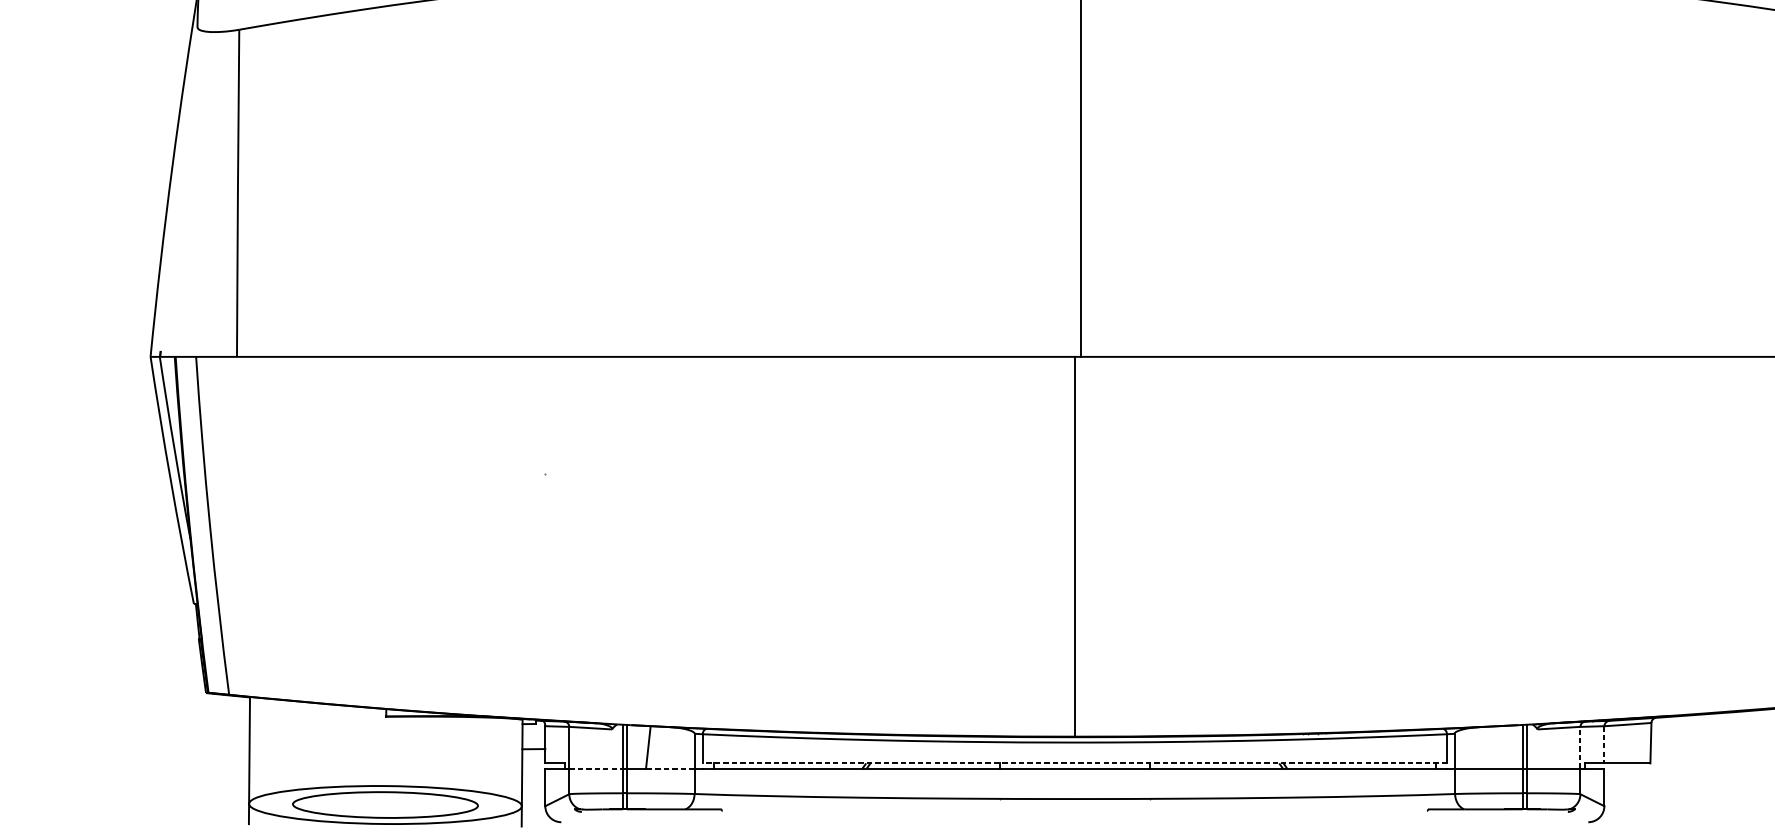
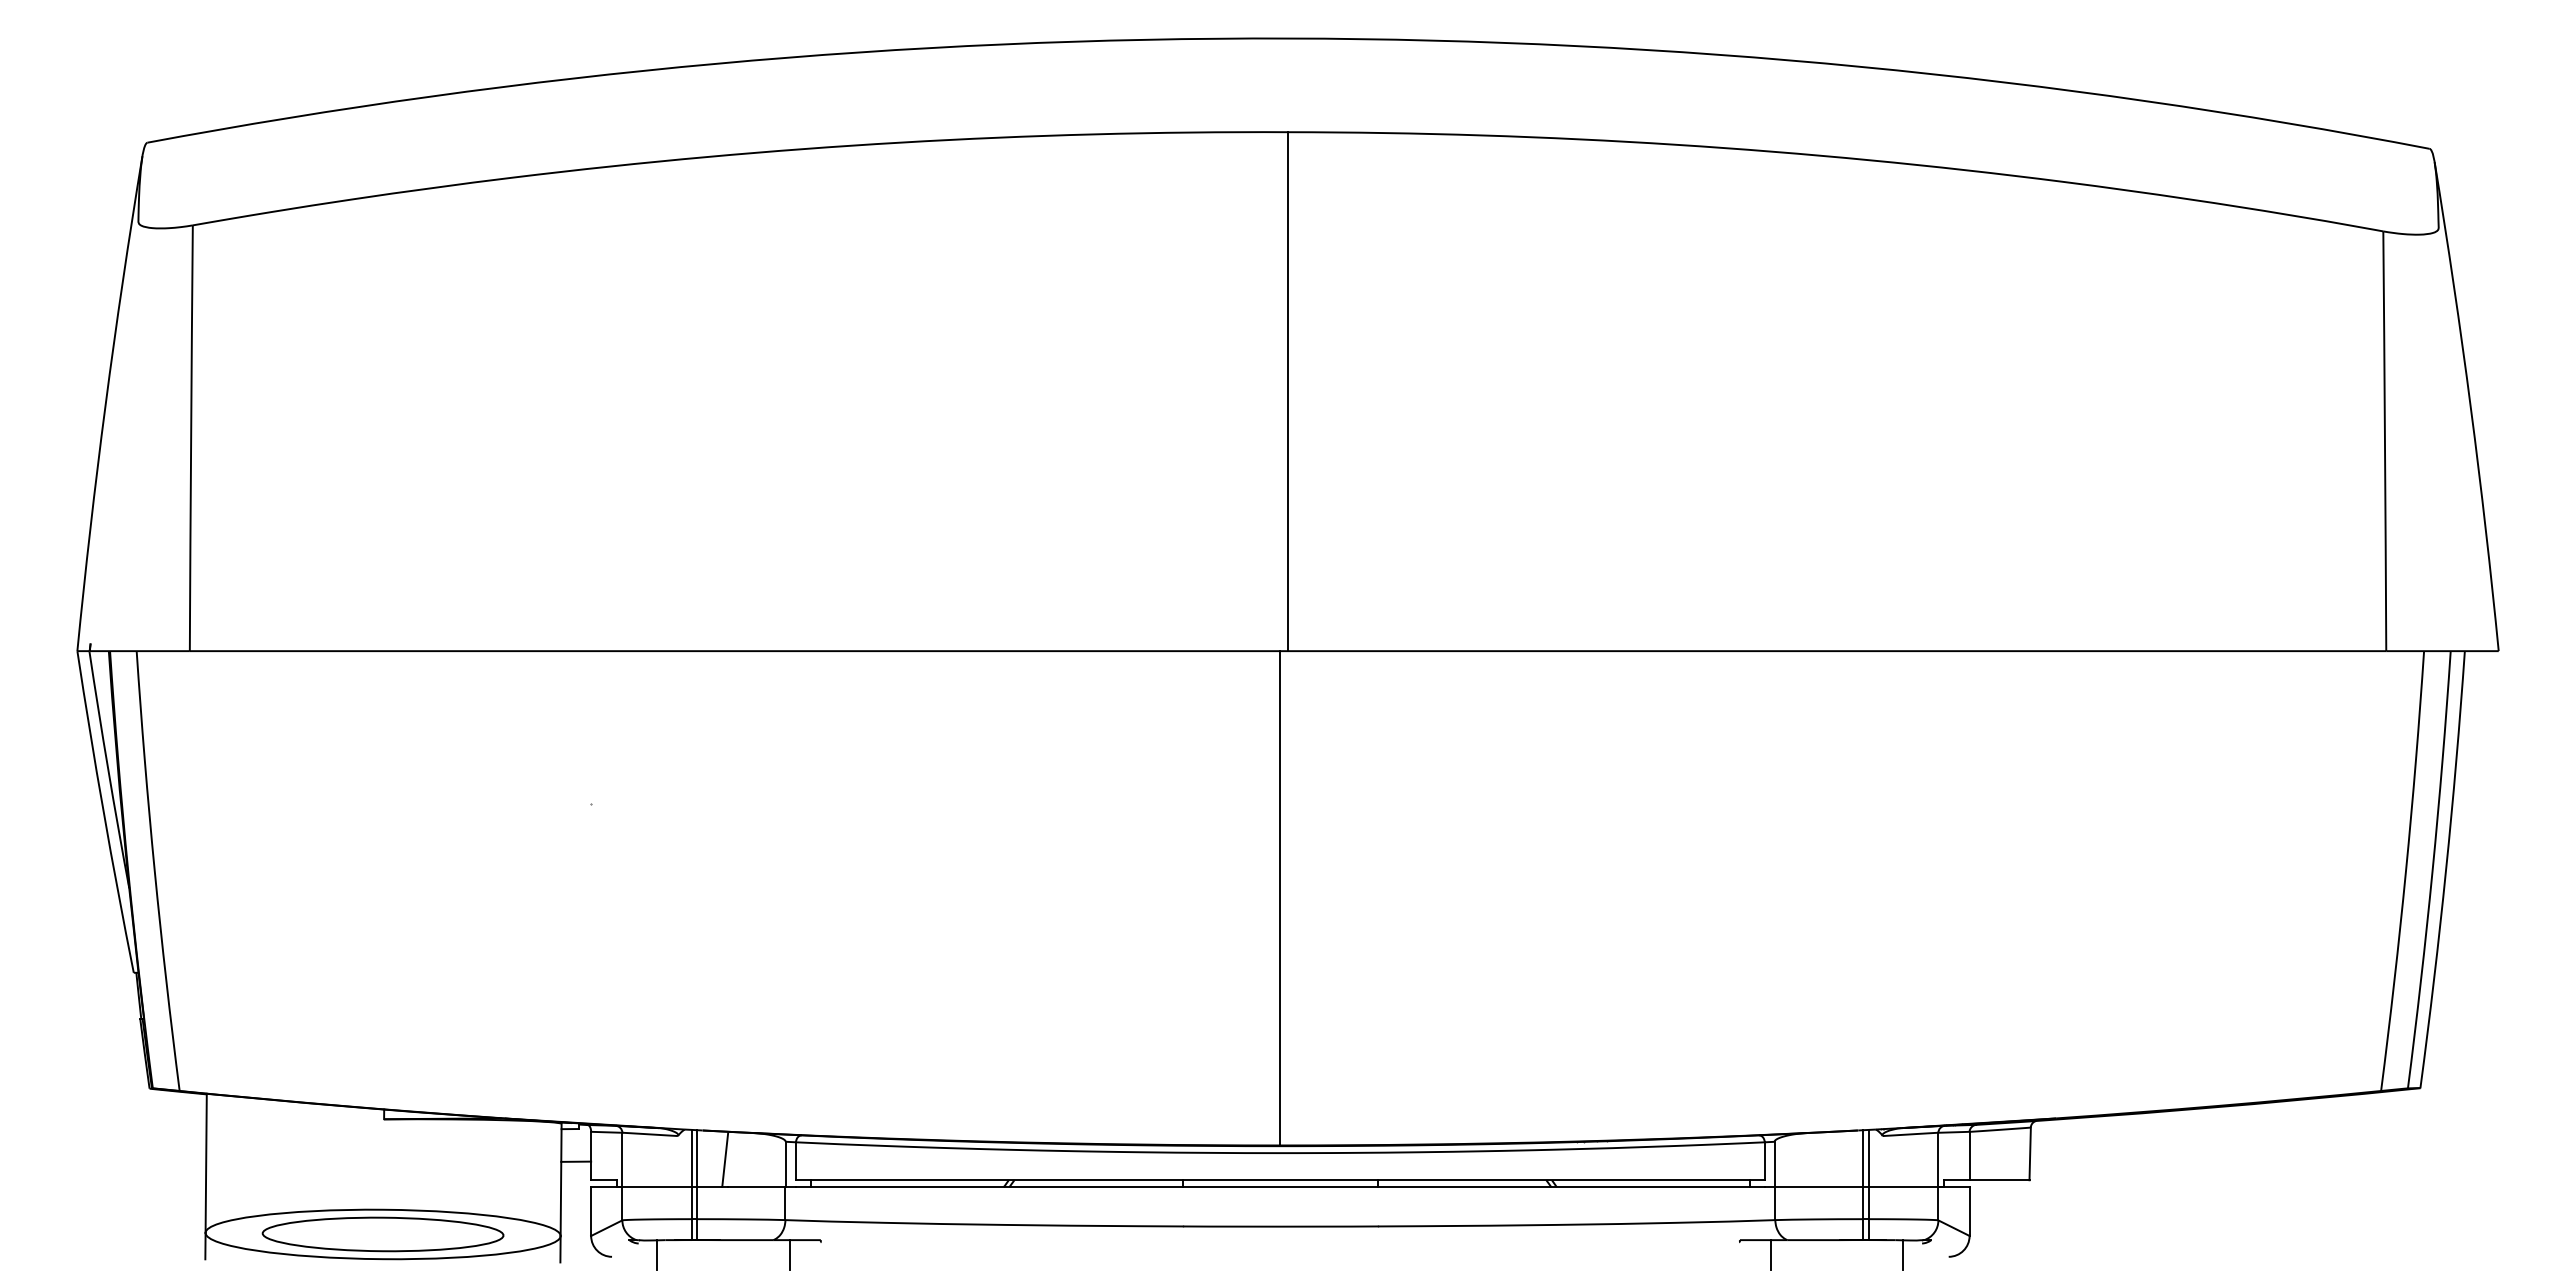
line: (1604, 745) -> (1969, 1156), dashed -> solid
line: (1580, 747) -> (1938, 1159), dashed -> solid
line: (1074, 763) -> (1279, 1180), dashed -> solid
line: (596, 768) -> (657, 1187), dashed -> solid
line: (672, 768) -> (756, 1187), dashed -> solid
line: (596, 820) -> (657, 1254), added
line: (697, 820) -> (789, 1254), added
line: (1452, 820) -> (1771, 1254), added
line: (1553, 820) -> (1903, 1254), added

